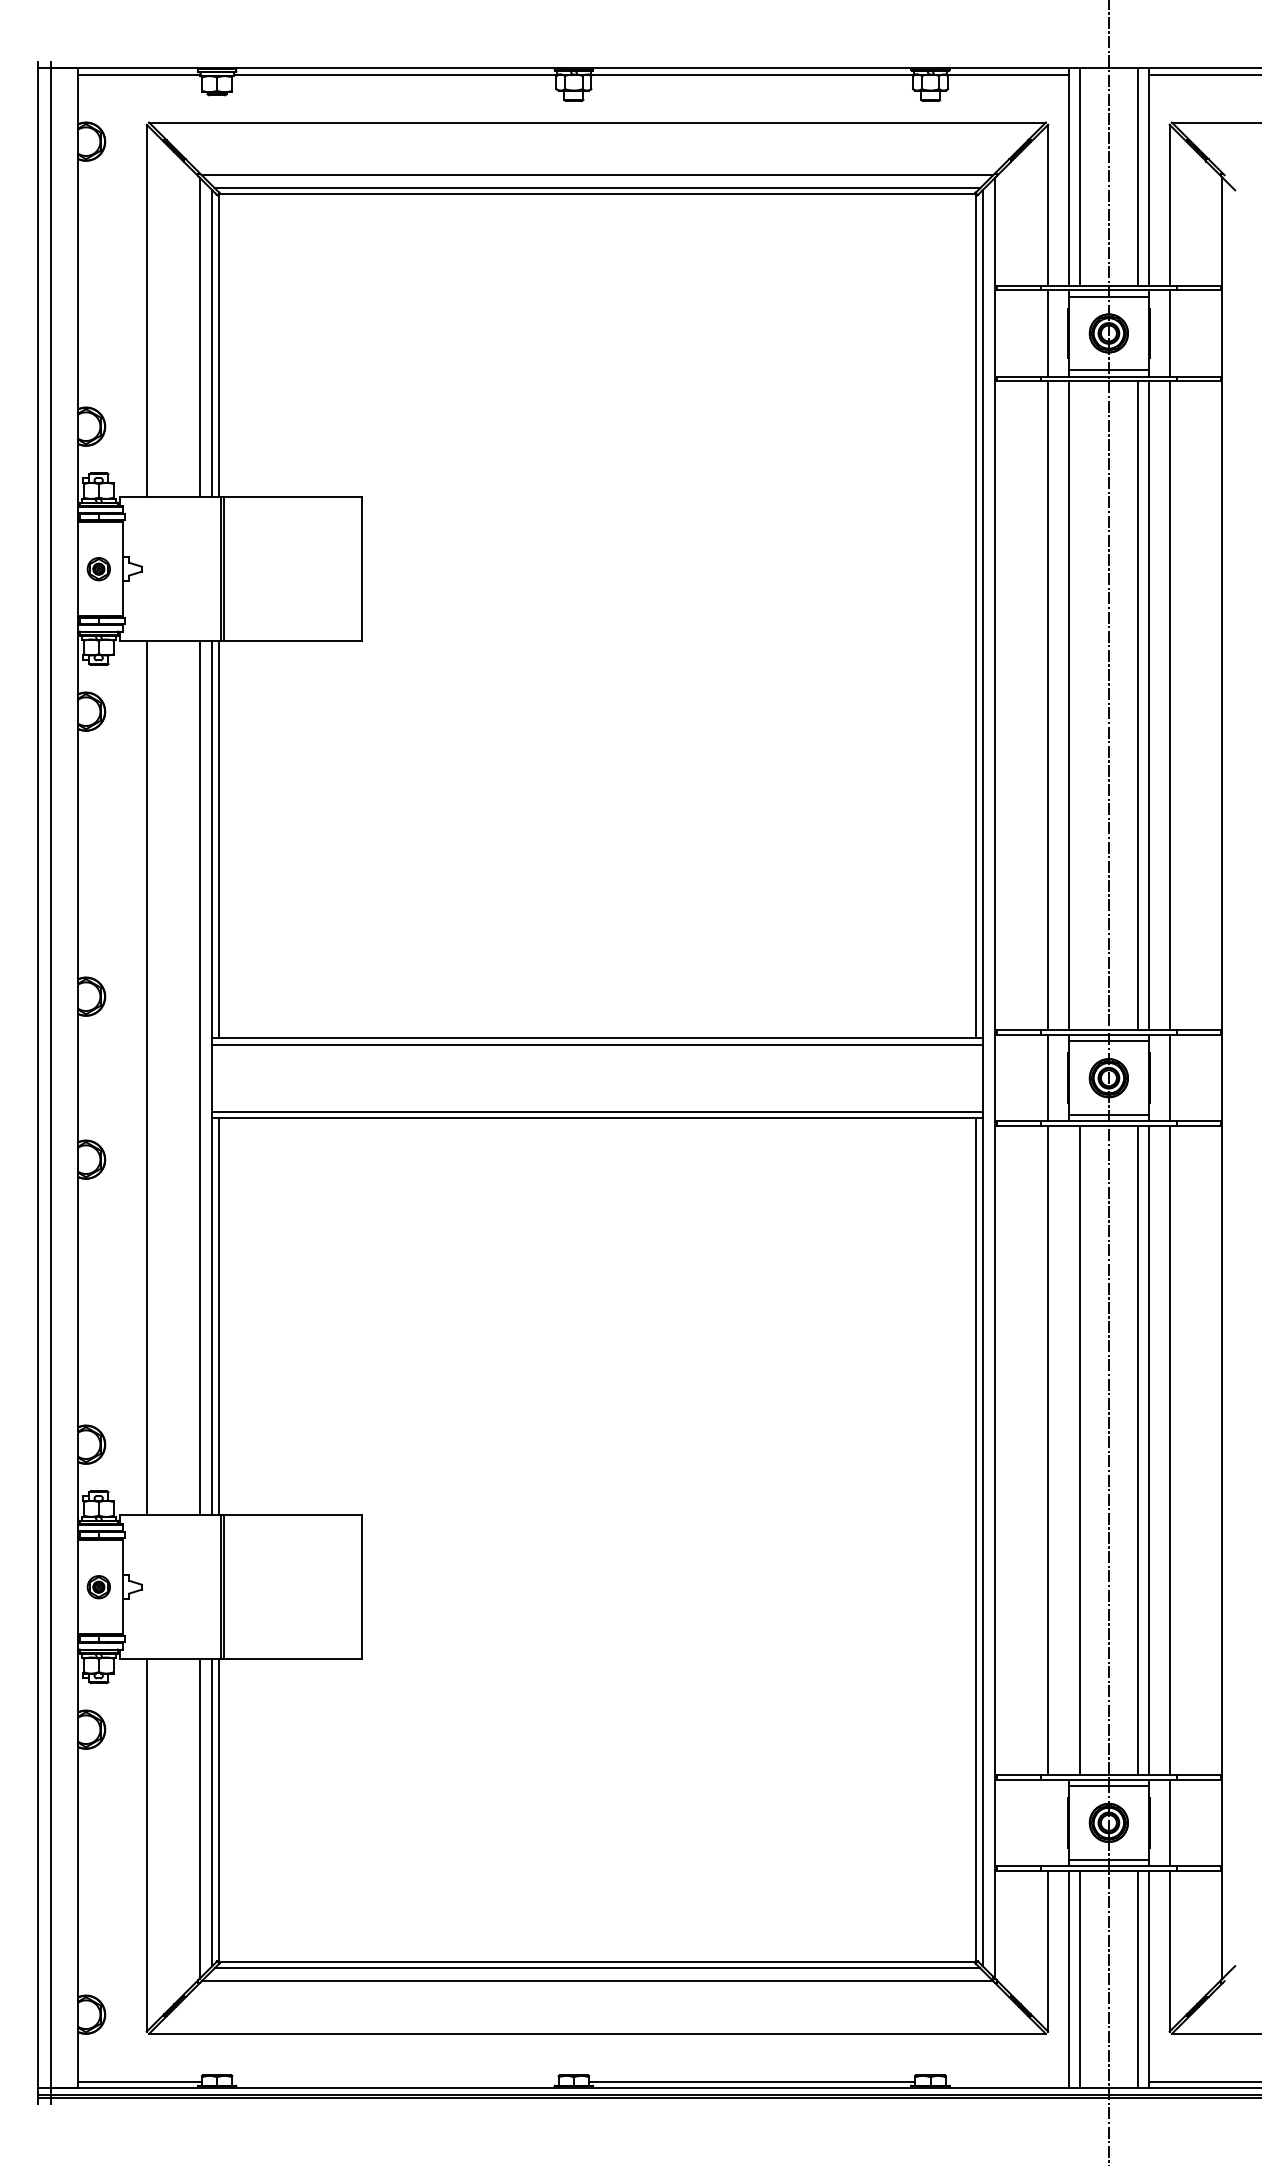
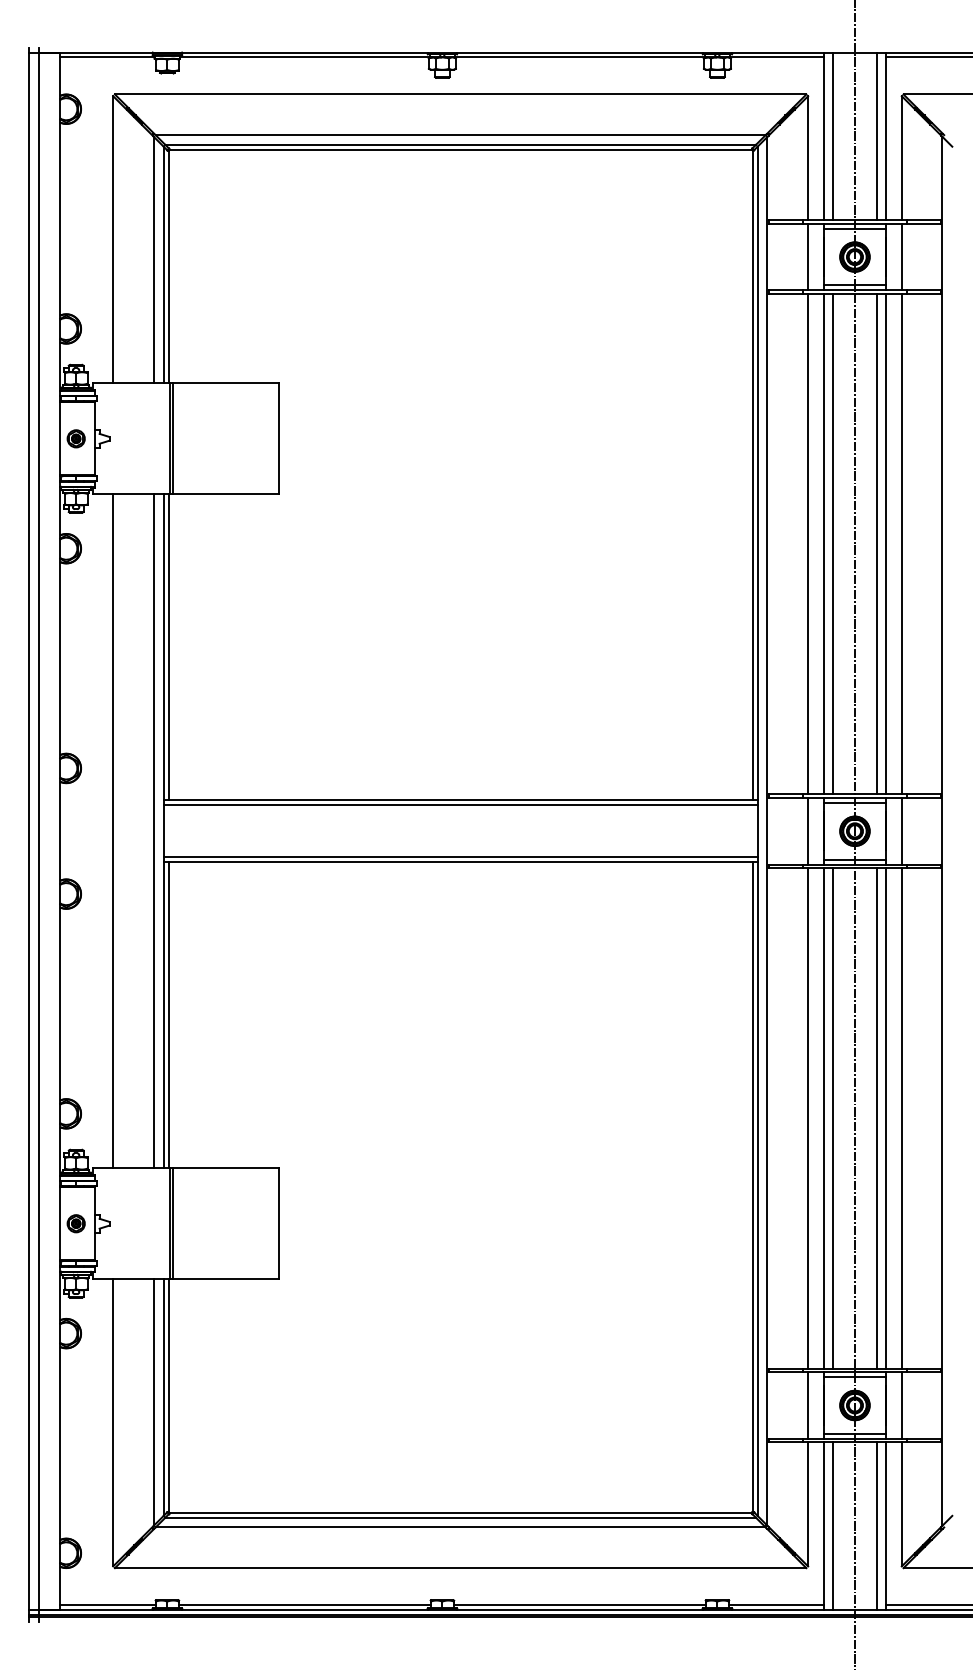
line: (1079, 706) -> (832, 544), added
line: (1069, 1450) -> (824, 1118), added
line: (1048, 1822) -> (808, 1405), added
line: (394, 2082) -> (304, 1605), added
line: (1007, 2082) -> (776, 1605), added

